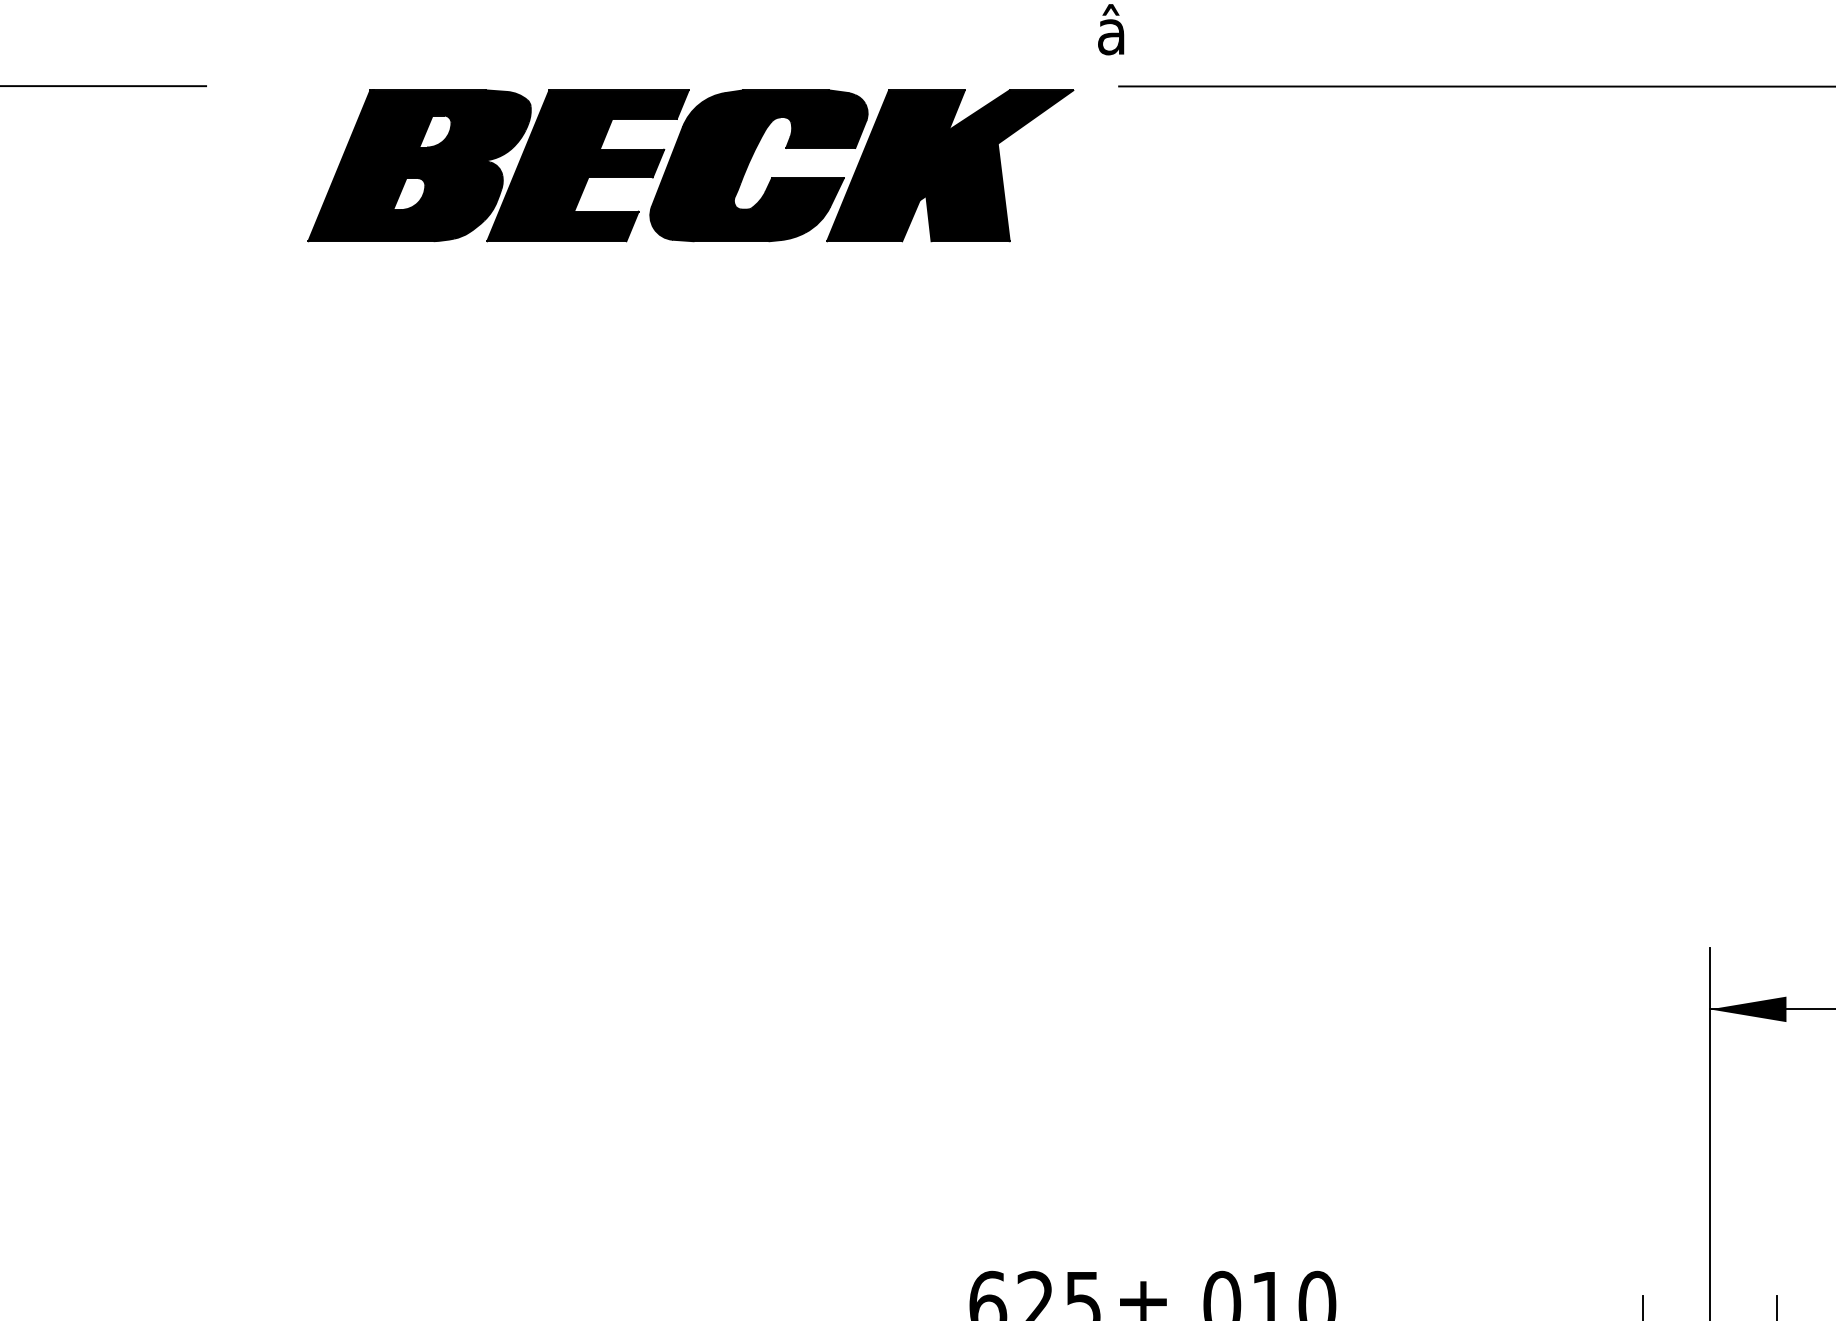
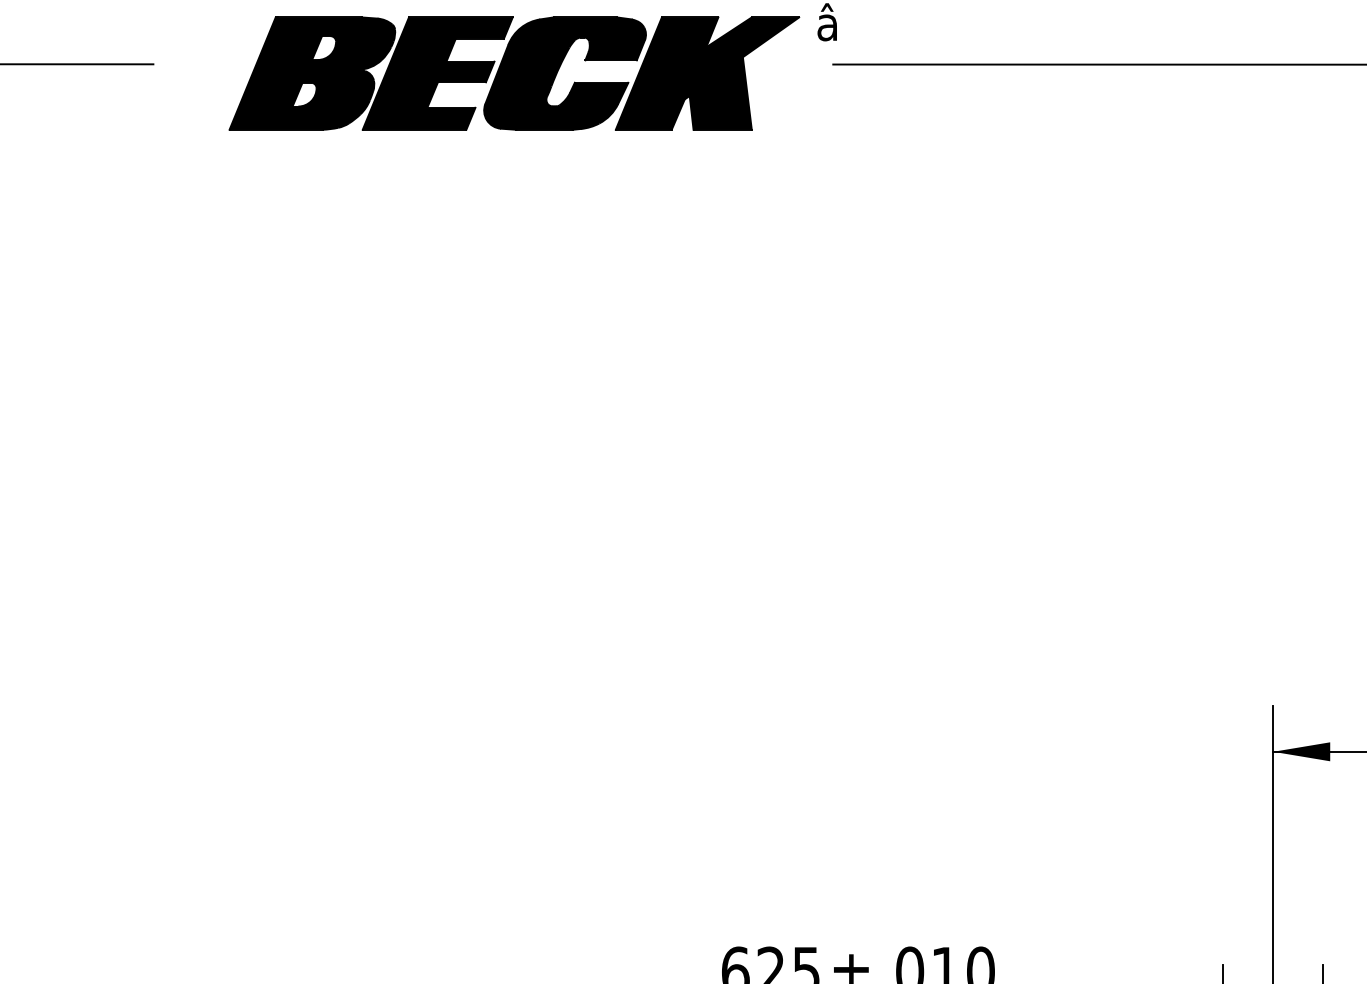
part: (691, 165) -> (514, 73), moved

